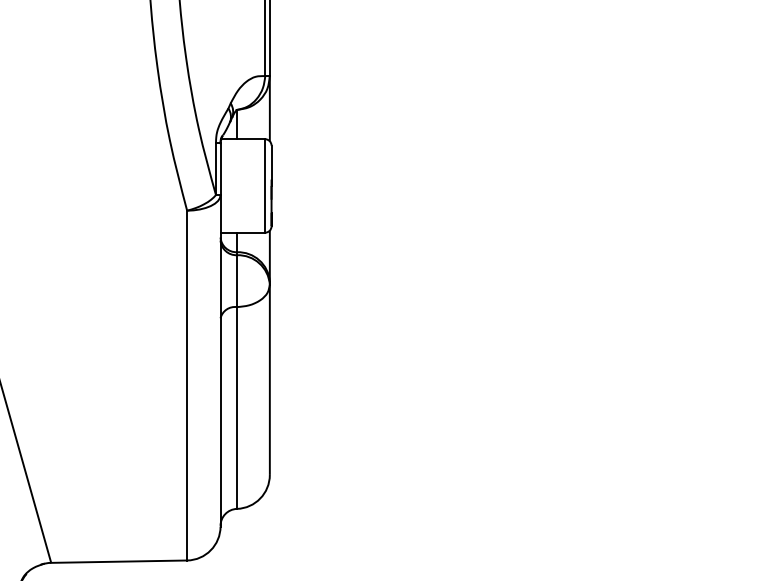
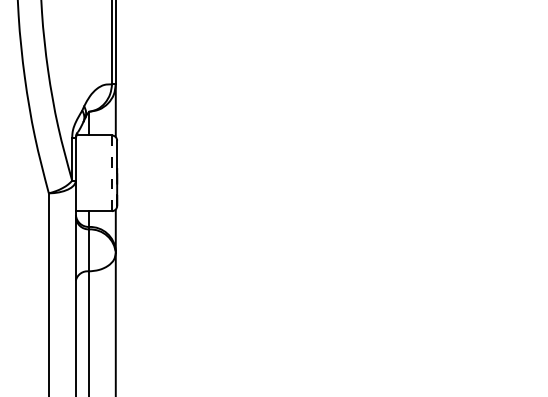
line: (265, 185) -> (112, 172), solid -> dashed

